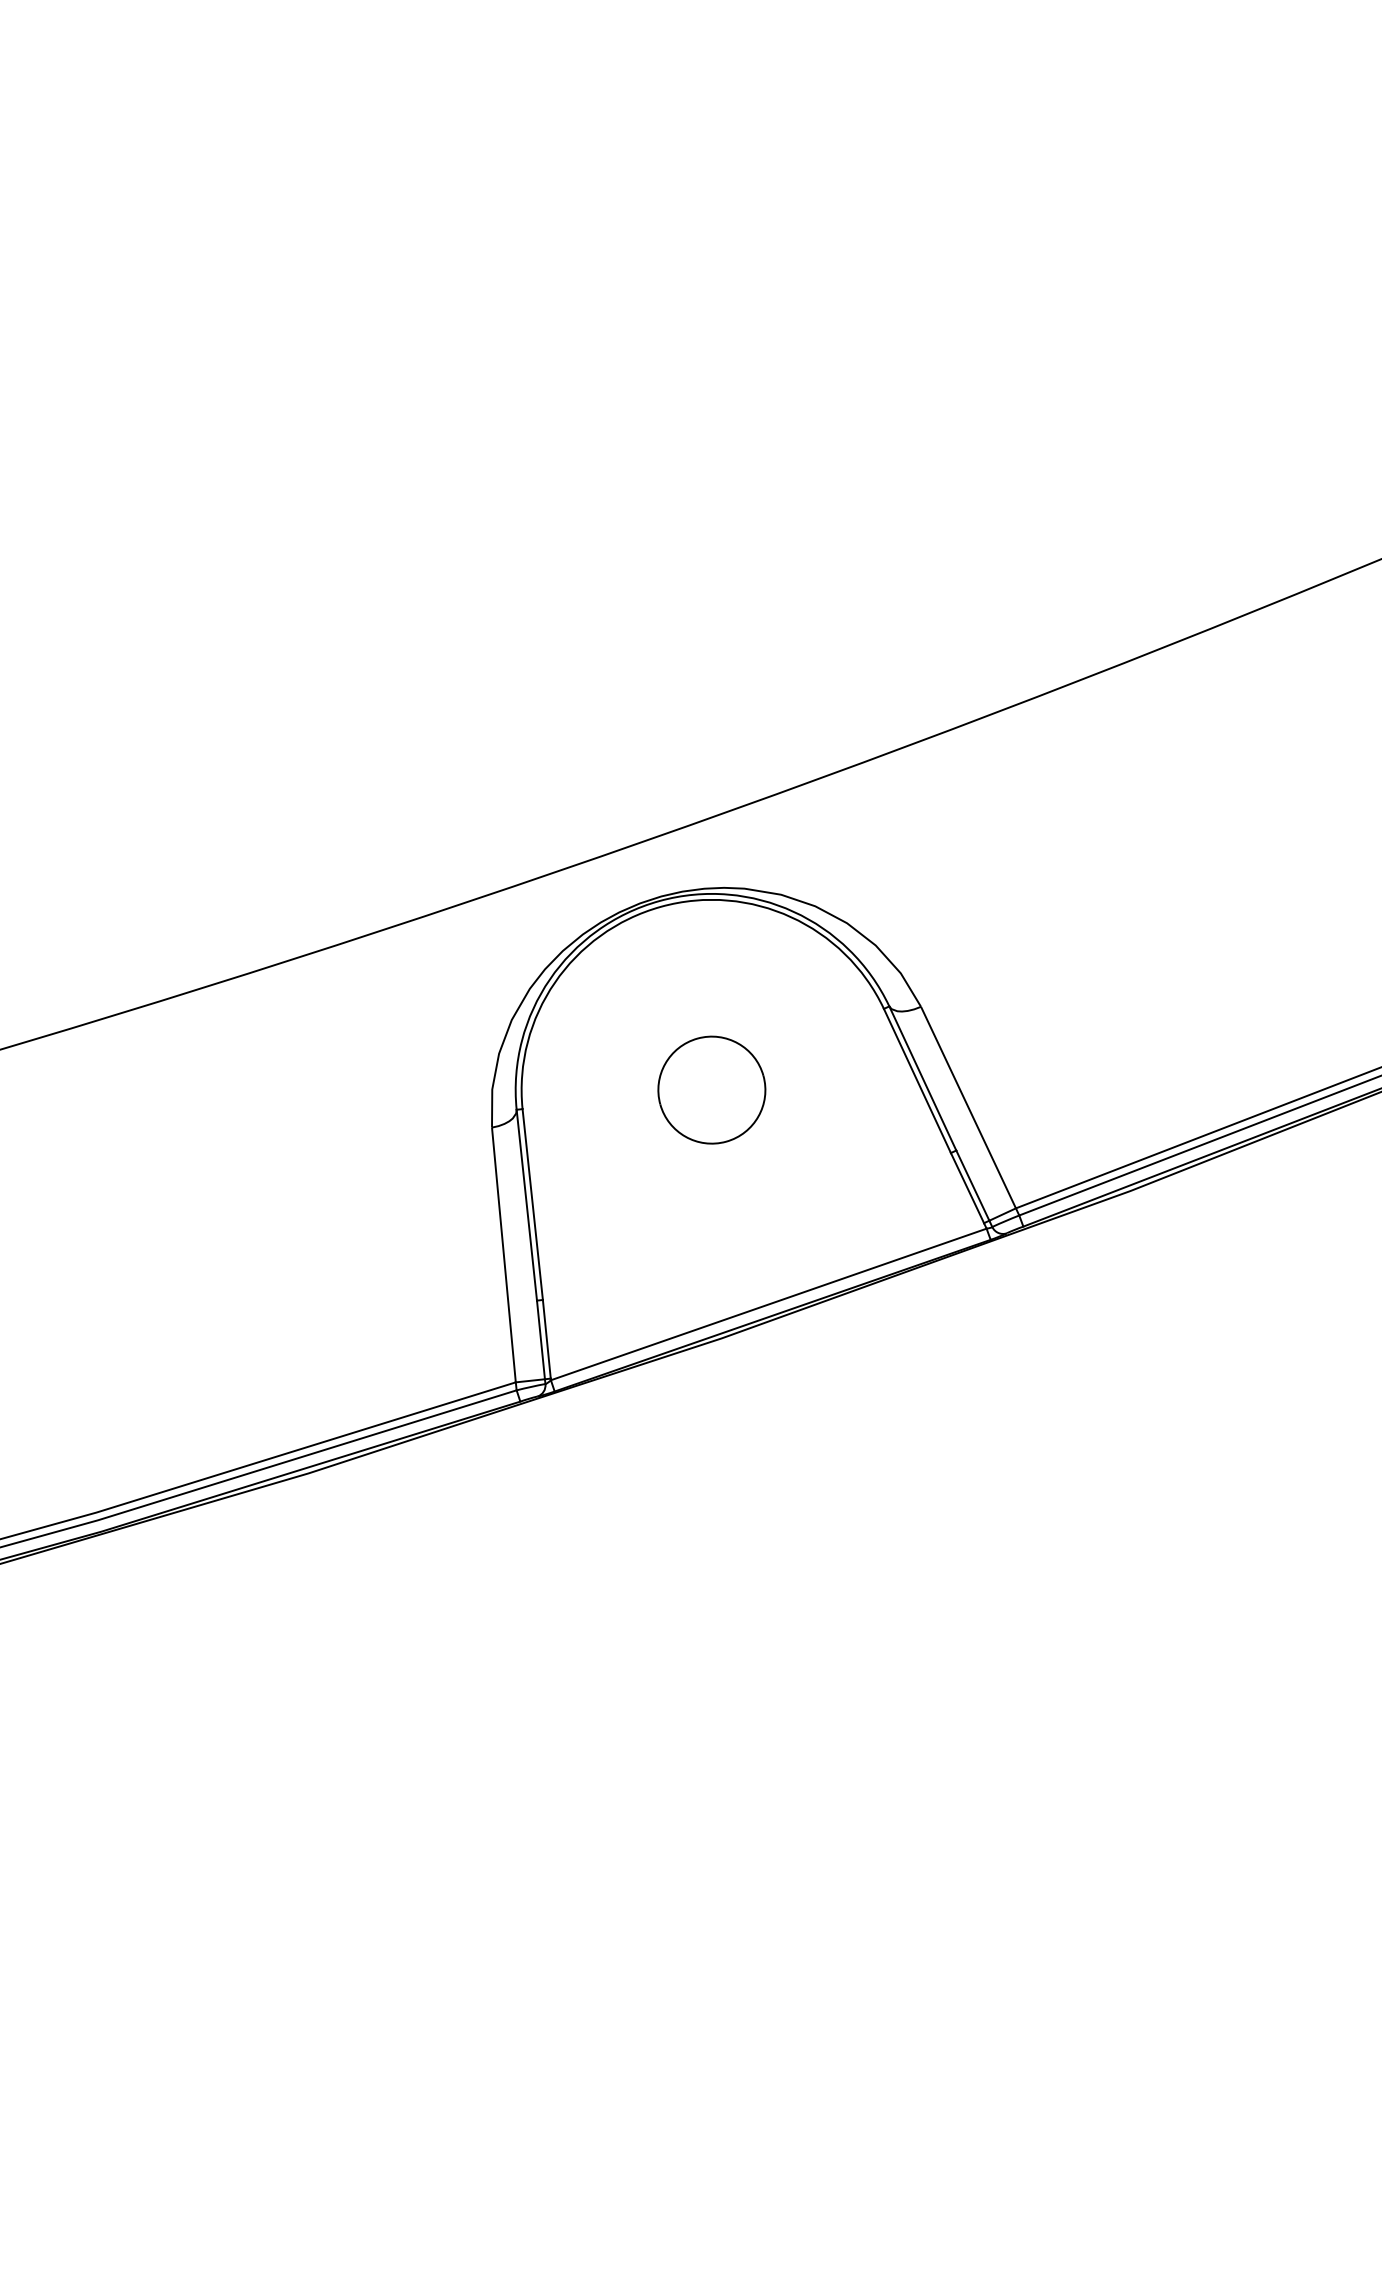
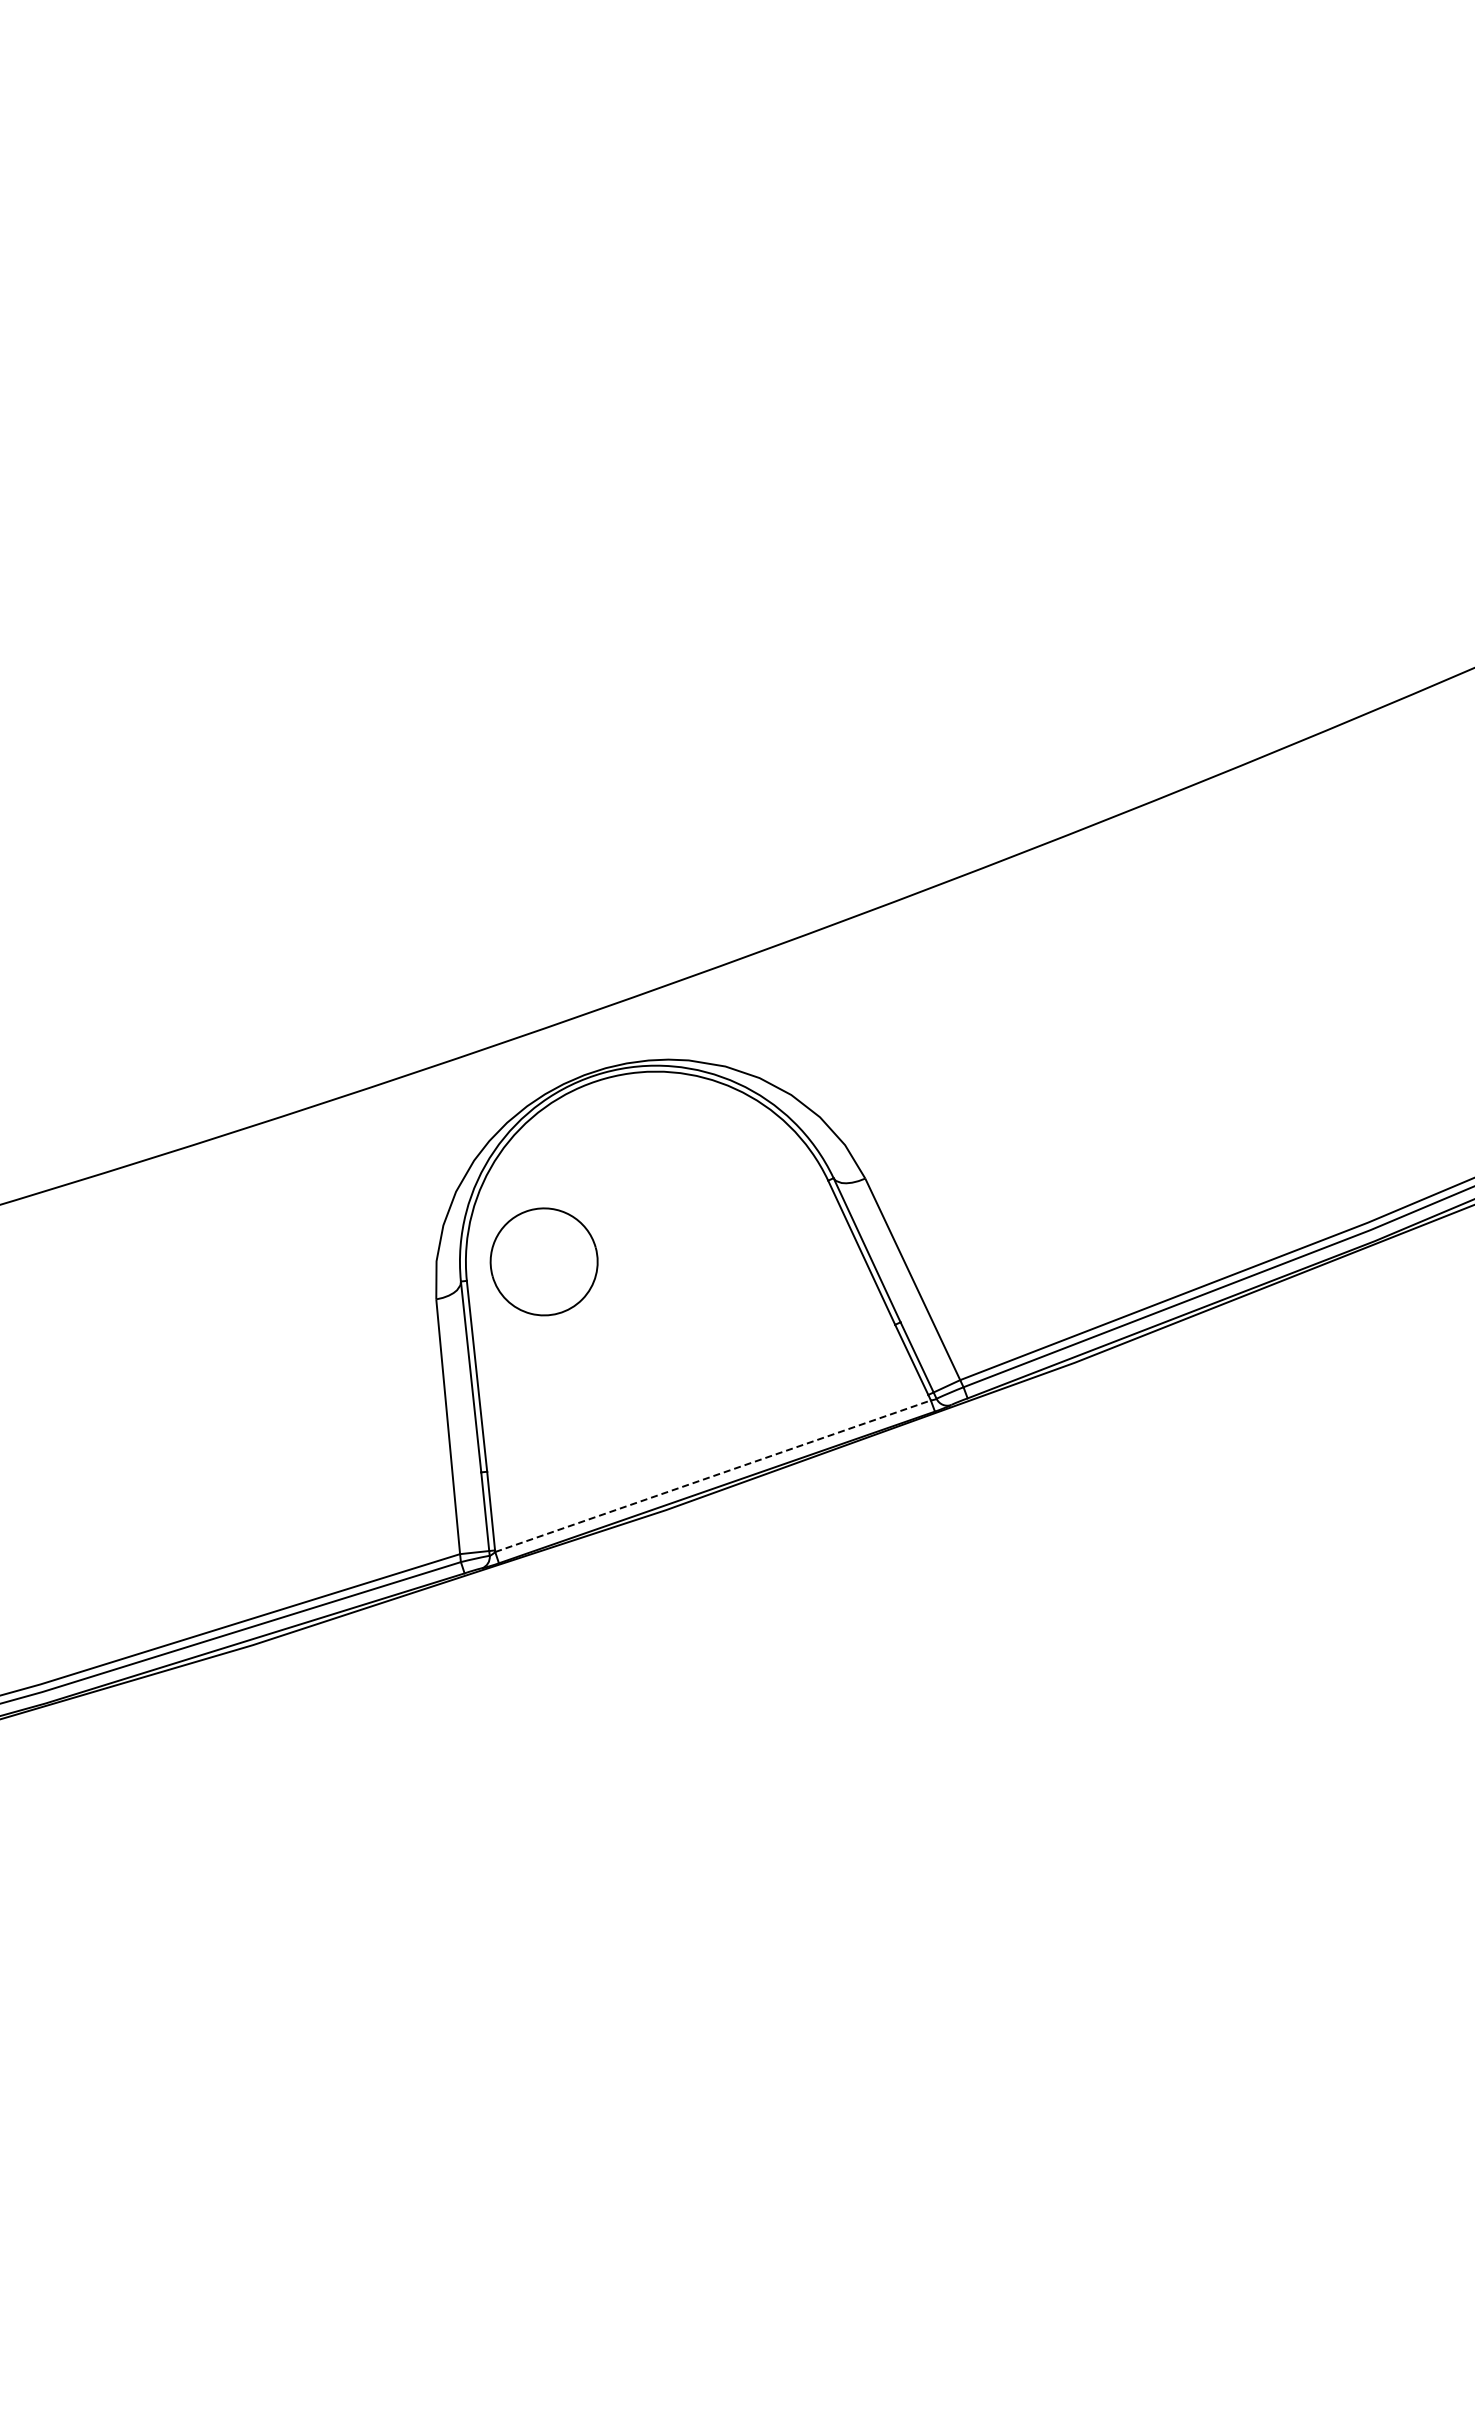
part: (711, 1089) -> (543, 1261), moved
line: (769, 1304) -> (713, 1476), solid -> dashed

